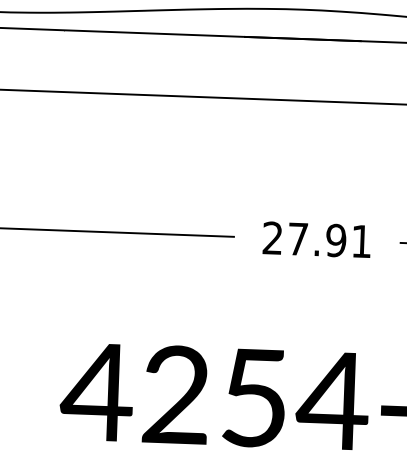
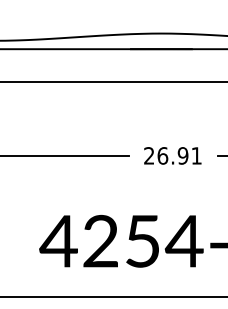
text: (297, 238) -> (162, 155), 27.91 -> 26.91

